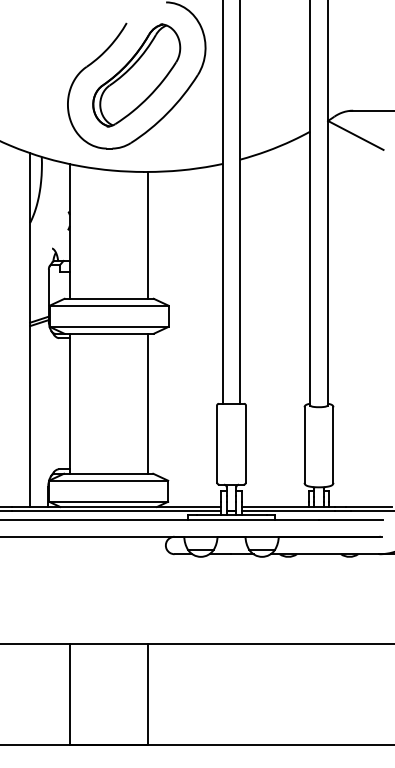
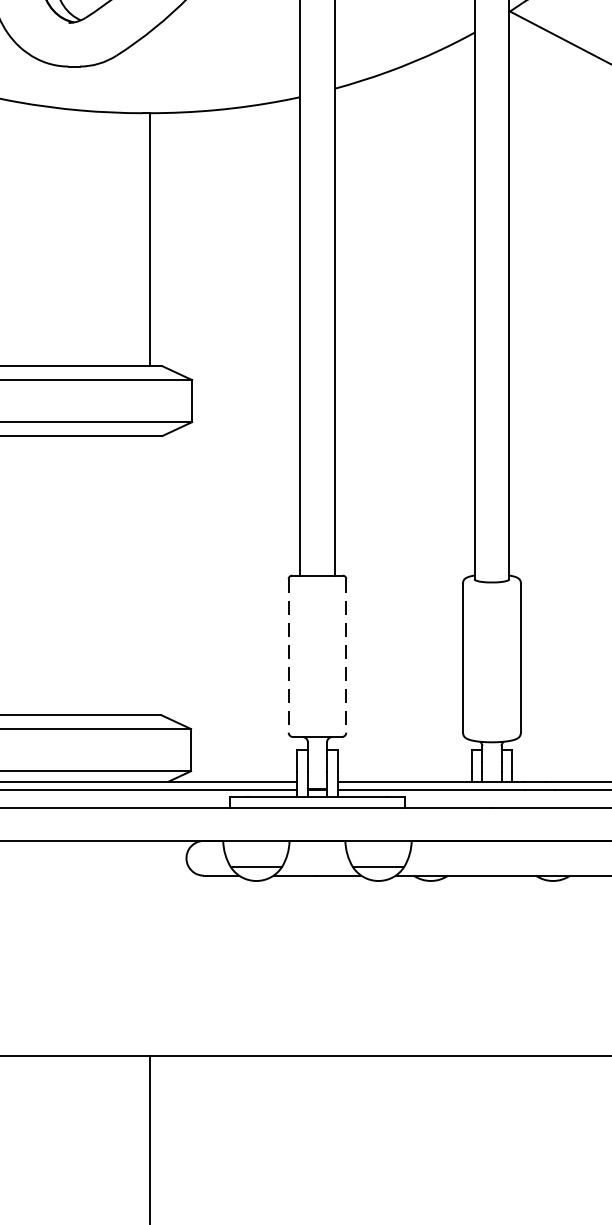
line: (147, 403) -> (149, 575), removed
line: (217, 444) -> (289, 656), solid -> dashed
line: (245, 444) -> (345, 656), solid -> dashed

